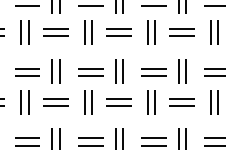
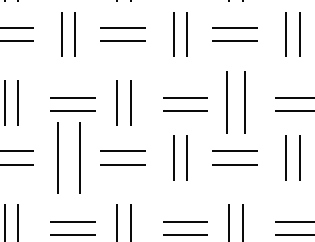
part: (119, 71) -> (236, 103), size x1.4
part: (24, 102) -> (67, 158), size x1.6

